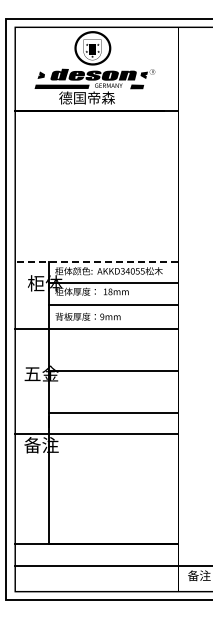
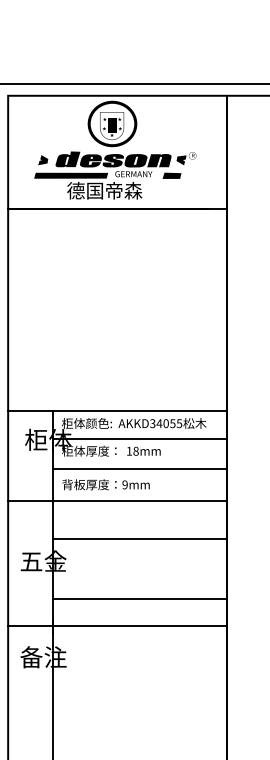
line: (96, 261) -> (117, 410), dashed -> solid
line: (113, 371) -> (140, 539), moved
line: (113, 412) -> (140, 598), moved
line: (96, 434) -> (117, 626), moved

